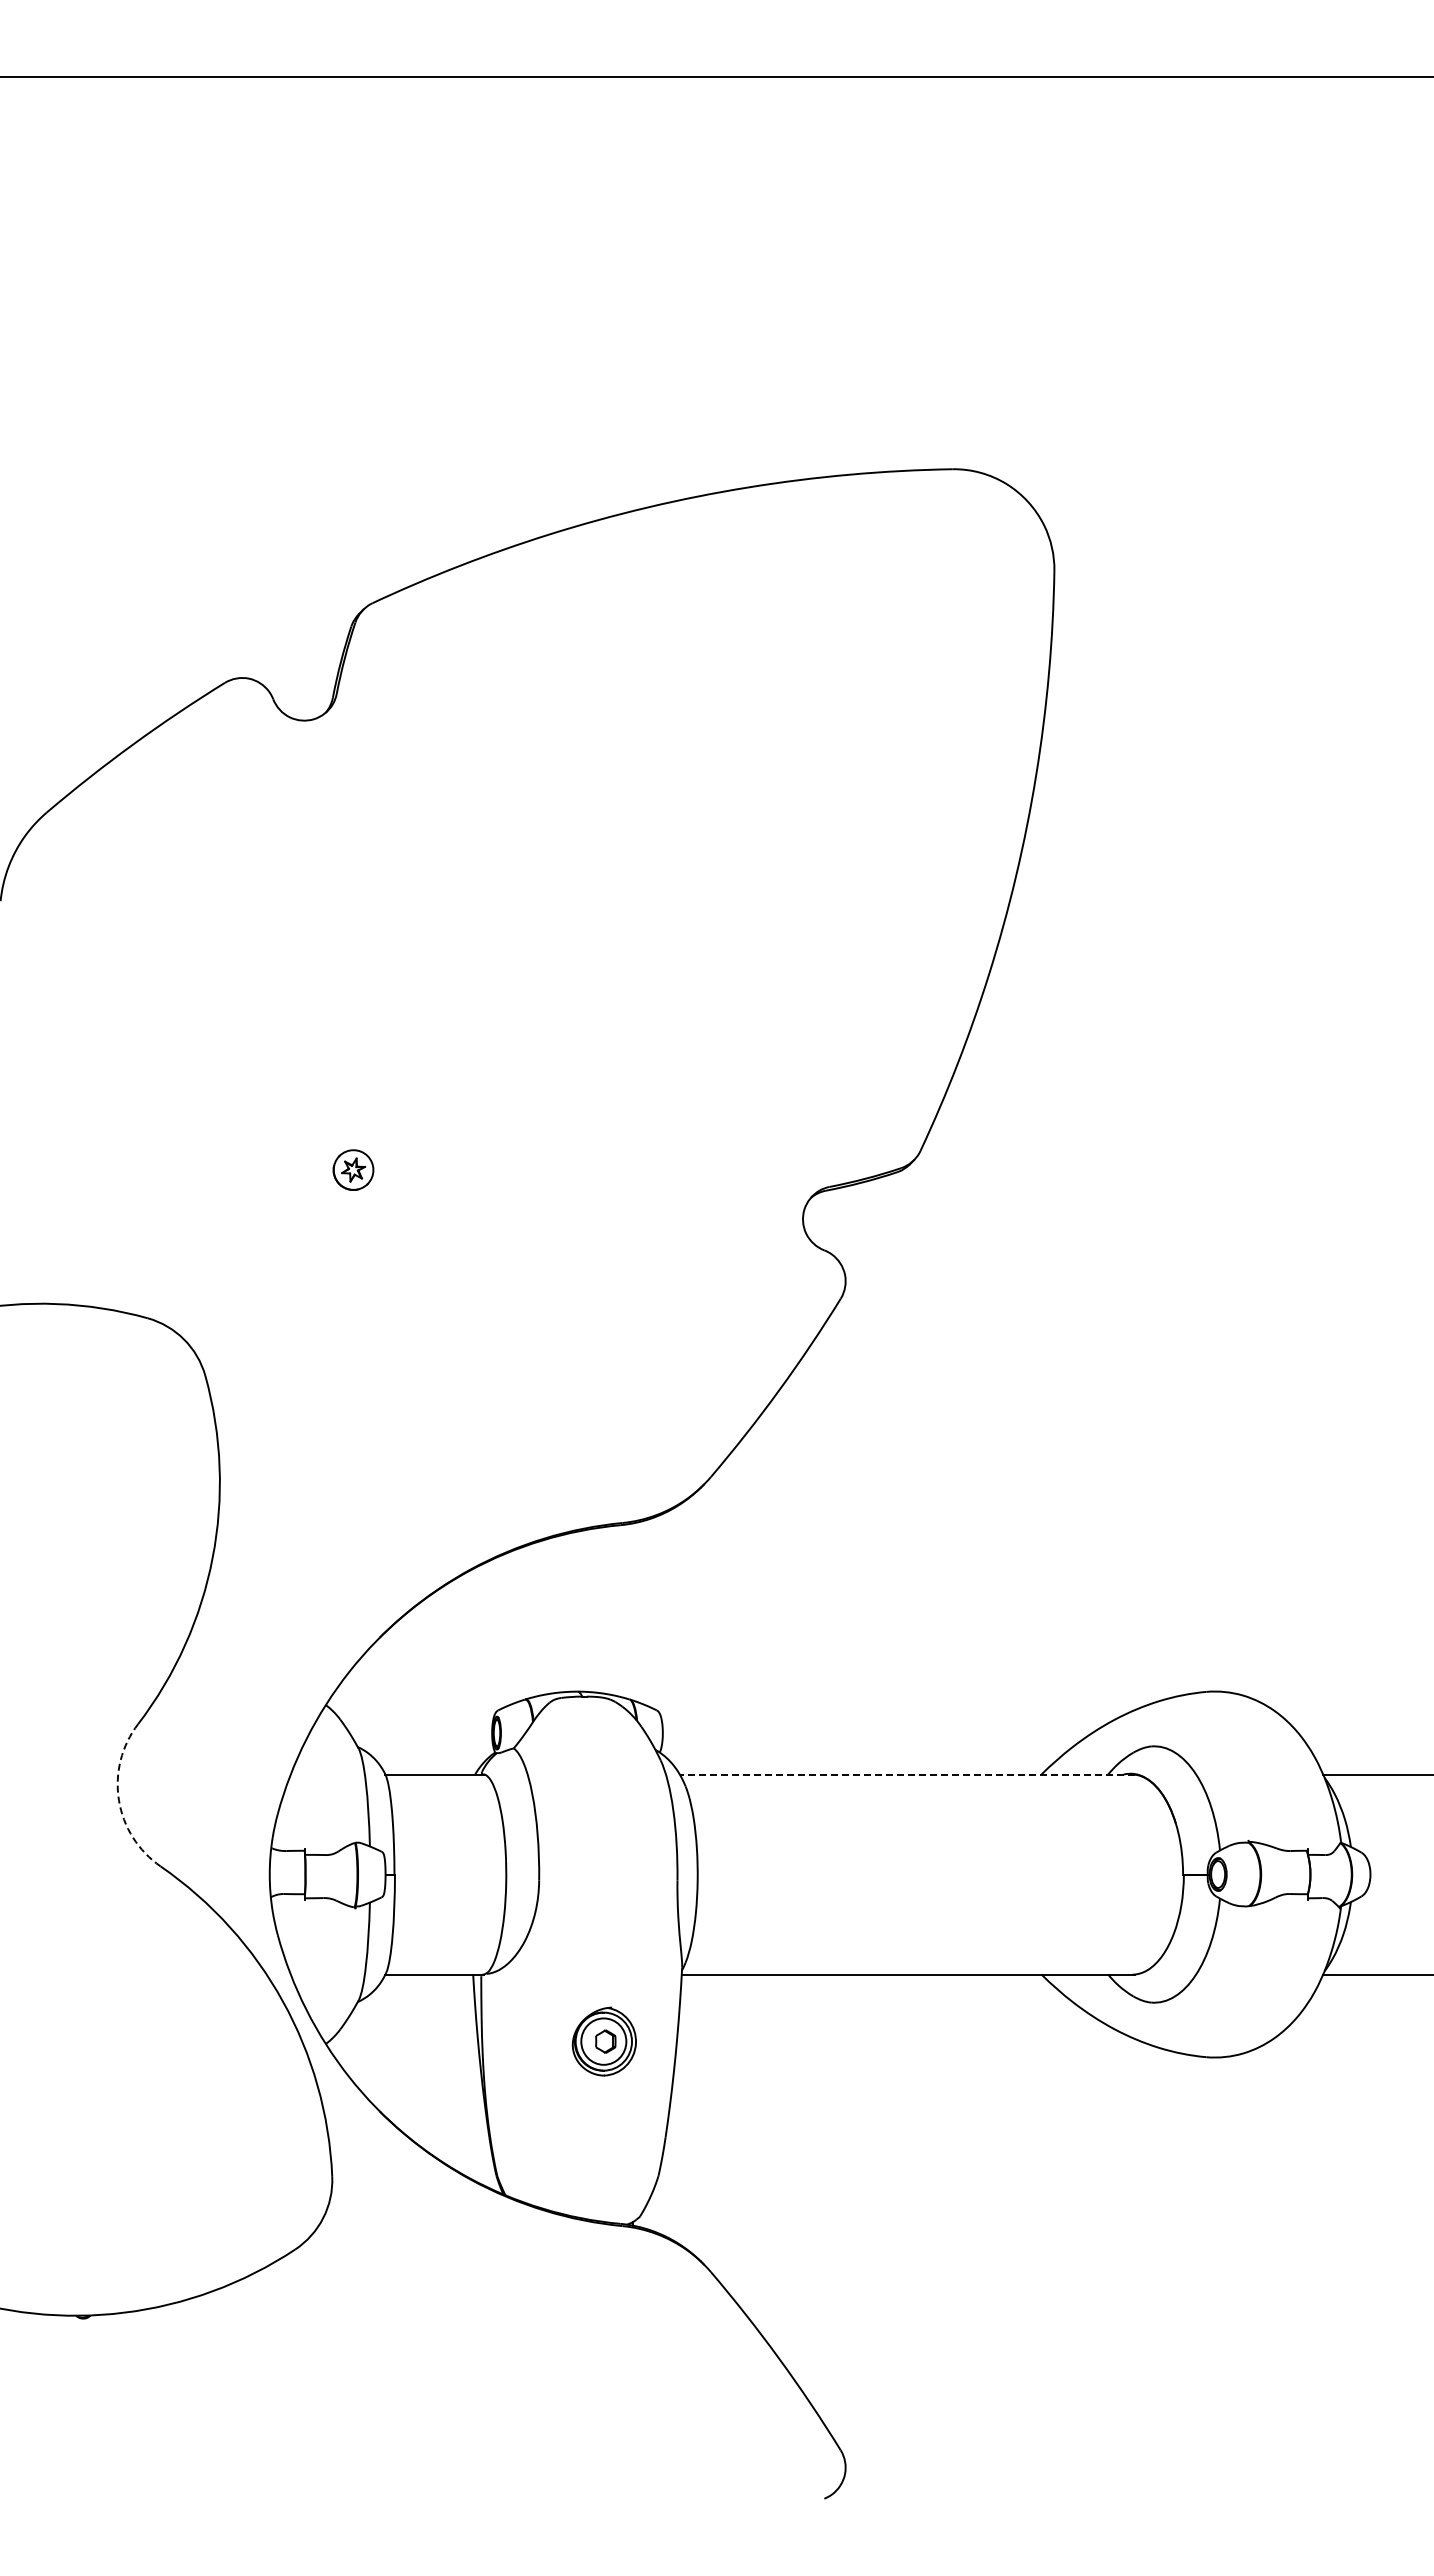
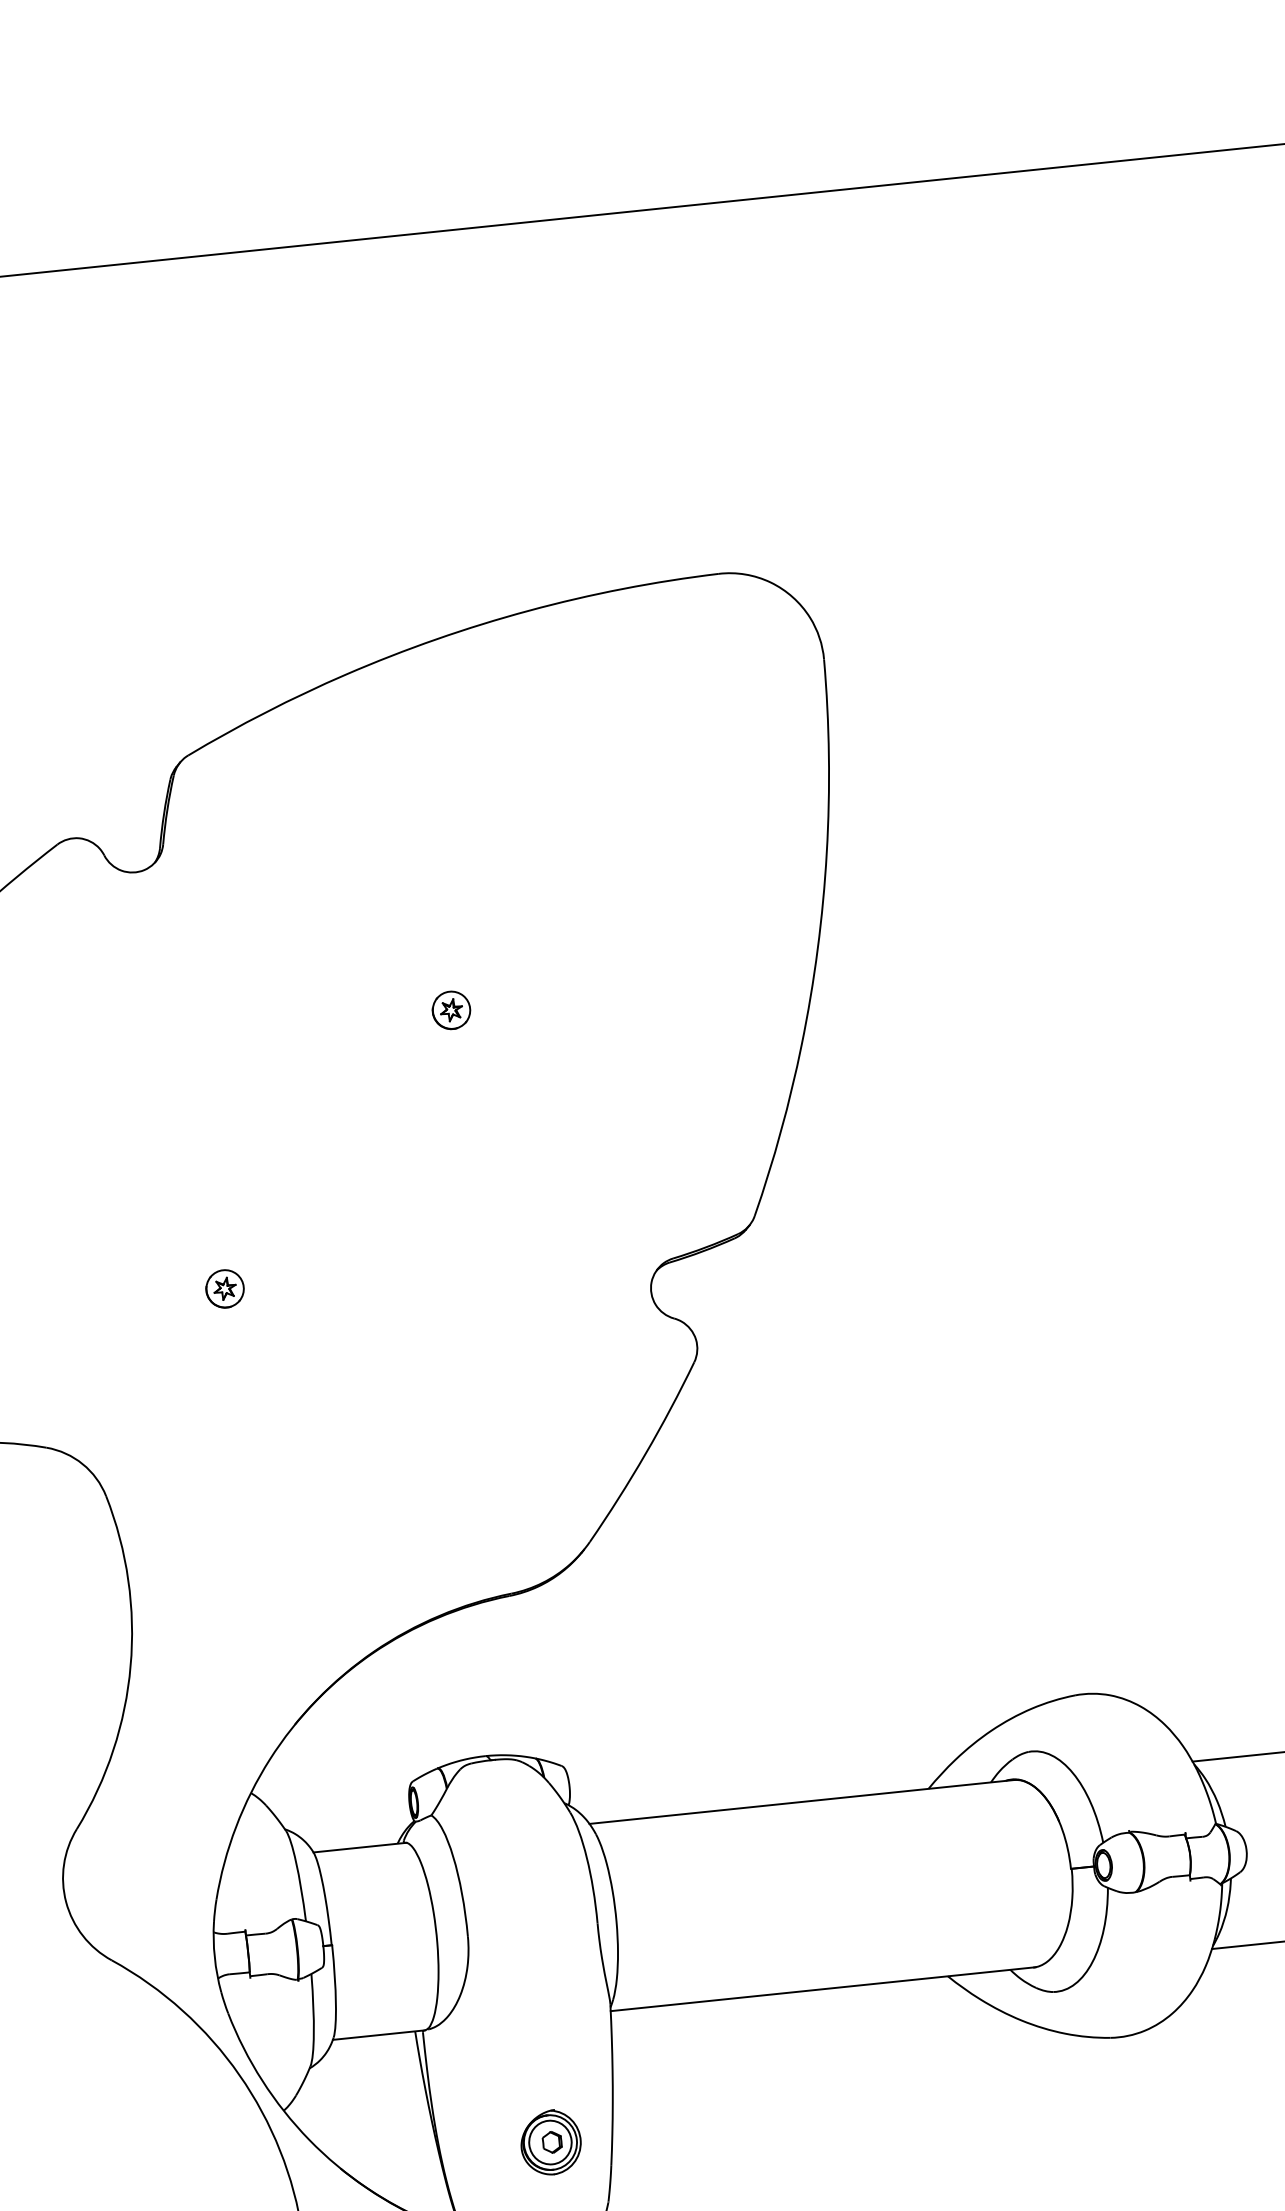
part: (622, 900) -> (451, 1010), added
line: (906, 1774) -> (801, 1801), dashed -> solid
arc: (118, 1800) -> (65, 1902), dashed -> solid
part: (603, 2041) -> (550, 2142), moved

